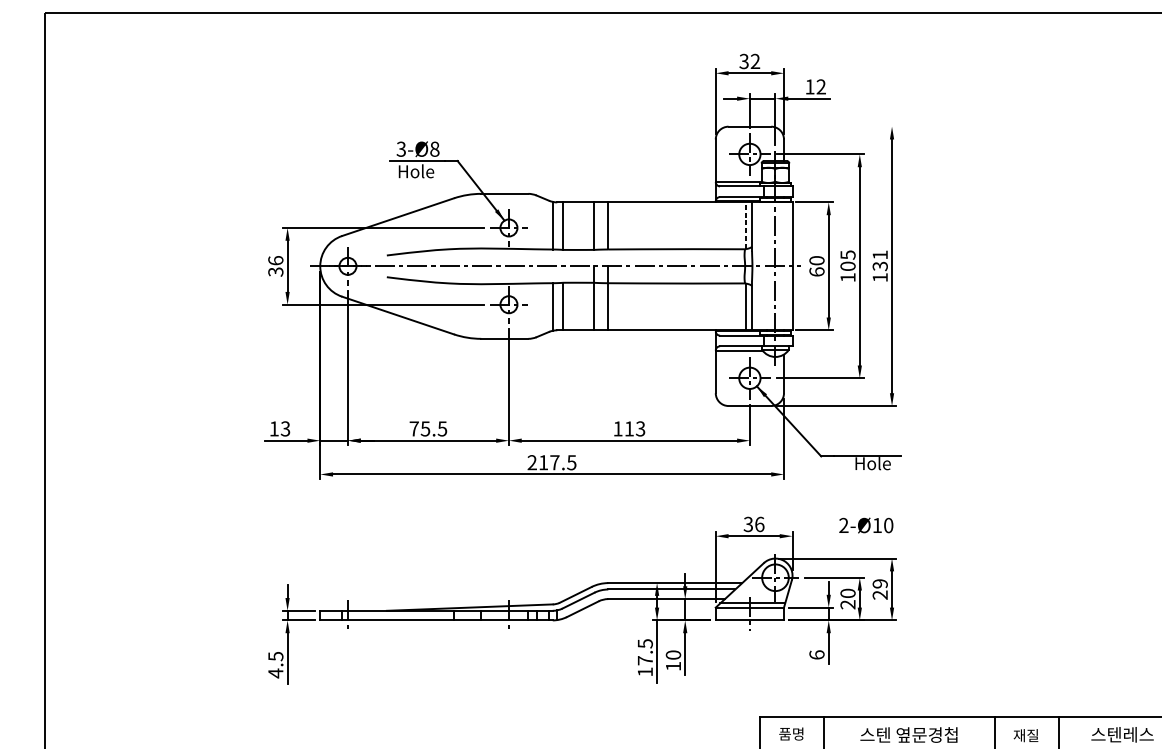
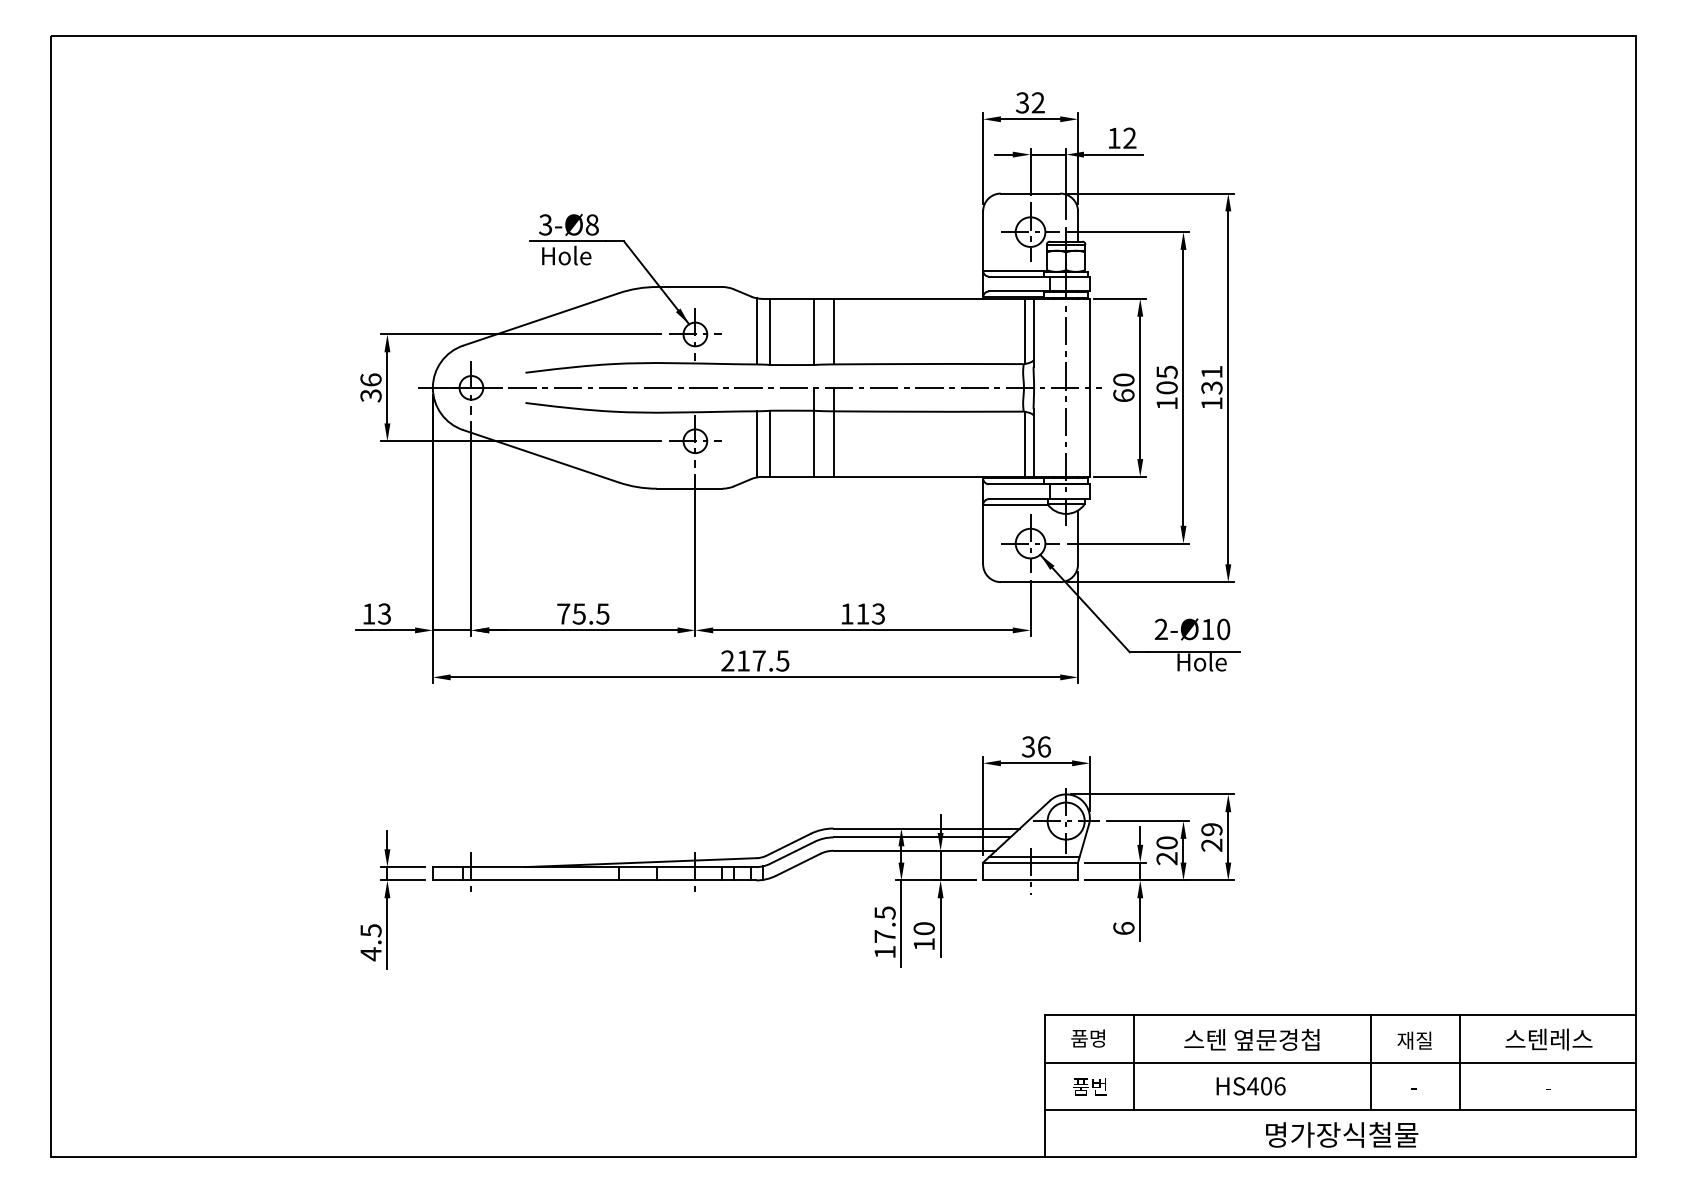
line: (836, 126) -> (1150, 193), added
line: (746, 225) -> (1025, 331), dashed -> solid
text: (866, 525) -> (1192, 629), moved

